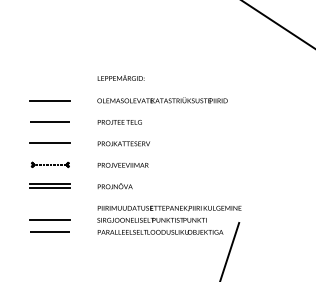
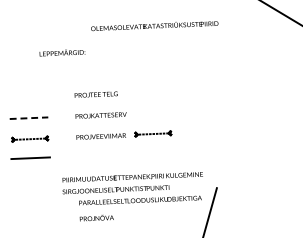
text: (120, 77) -> (61, 52), moved
line: (49, 100) -> (26, 76), removed
text: (162, 100) -> (154, 25), moved
line: (49, 122) -> (27, 97), removed
line: (50, 143) -> (29, 118), solid -> dashed
part: (175, 164) -> (152, 133), added
text: (114, 186) -> (96, 218), moved
line: (49, 188) -> (30, 162), removed
text: (169, 213) -> (132, 182), moved
line: (49, 219) -> (31, 192), removed
line: (49, 232) -> (32, 205), removed

